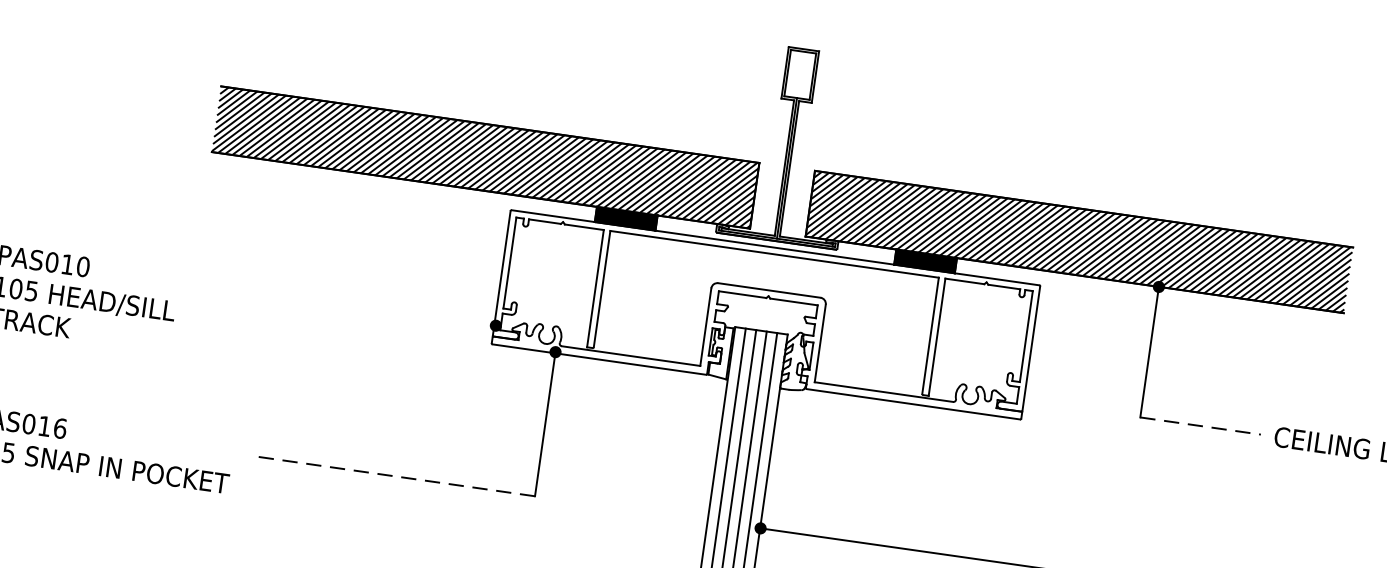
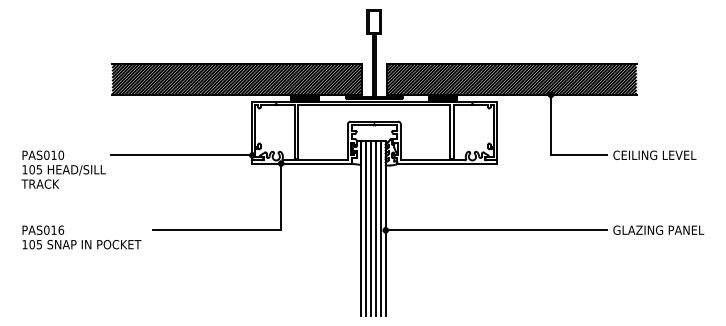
line: (342, 304) -> (181, 155), added
line: (1199, 426) -> (578, 155), dashed -> solid
line: (395, 476) -> (216, 230), dashed -> solid

